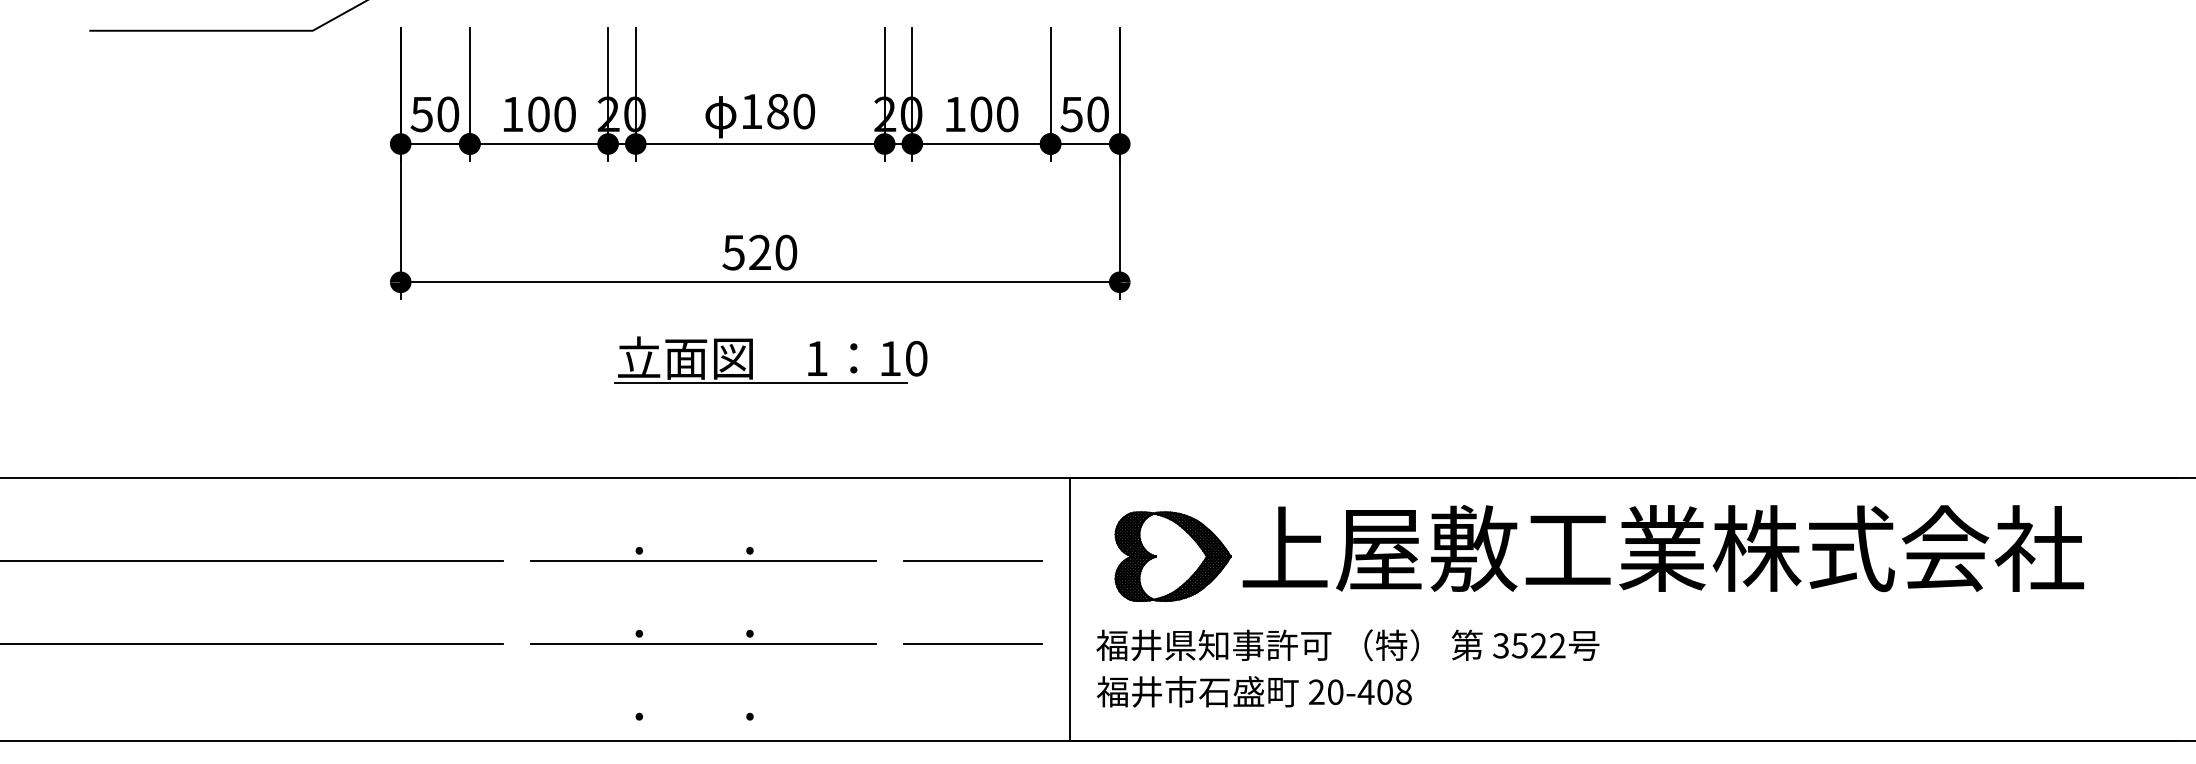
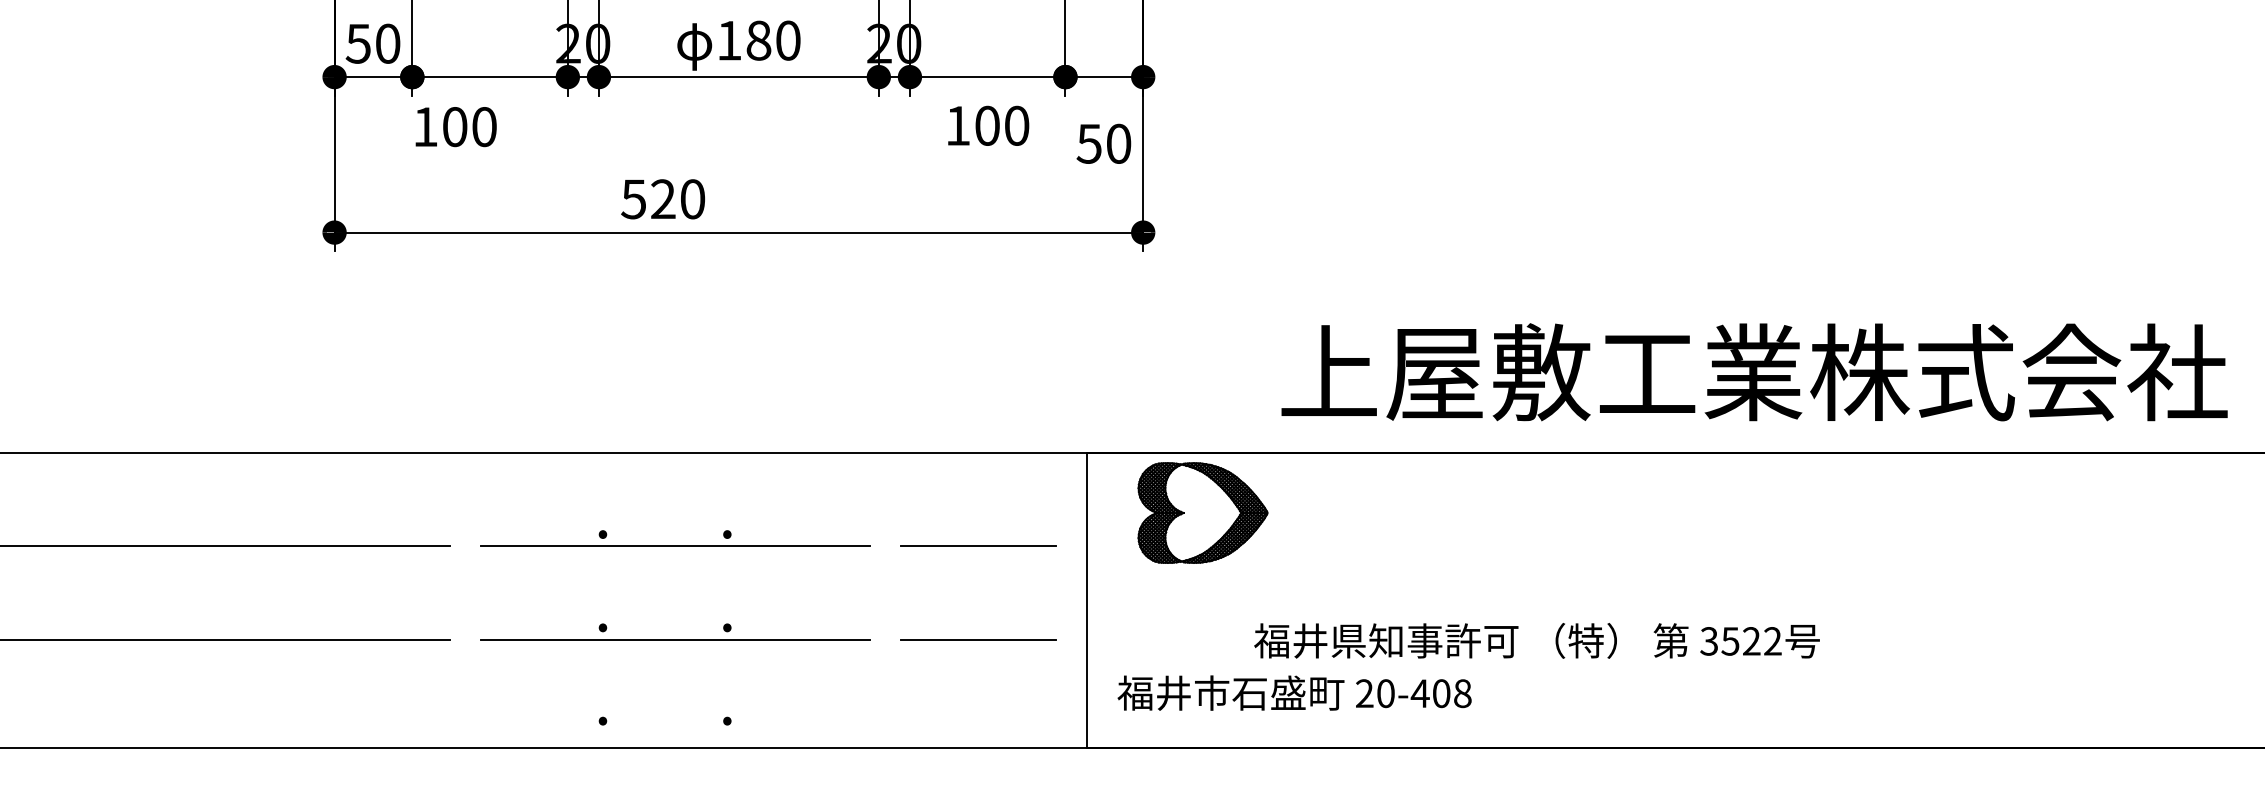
text: (539, 114) -> (455, 127), moved
text: (982, 114) -> (988, 126), moved
text: (1084, 114) -> (1103, 143), moved
text: (759, 252) -> (662, 199), moved
part: (752, 359) -> (730, 319), removed
text: (1662, 548) -> (1753, 372), moved
part: (1172, 556) -> (1202, 512), moved
text: (1347, 645) -> (1536, 641), moved

